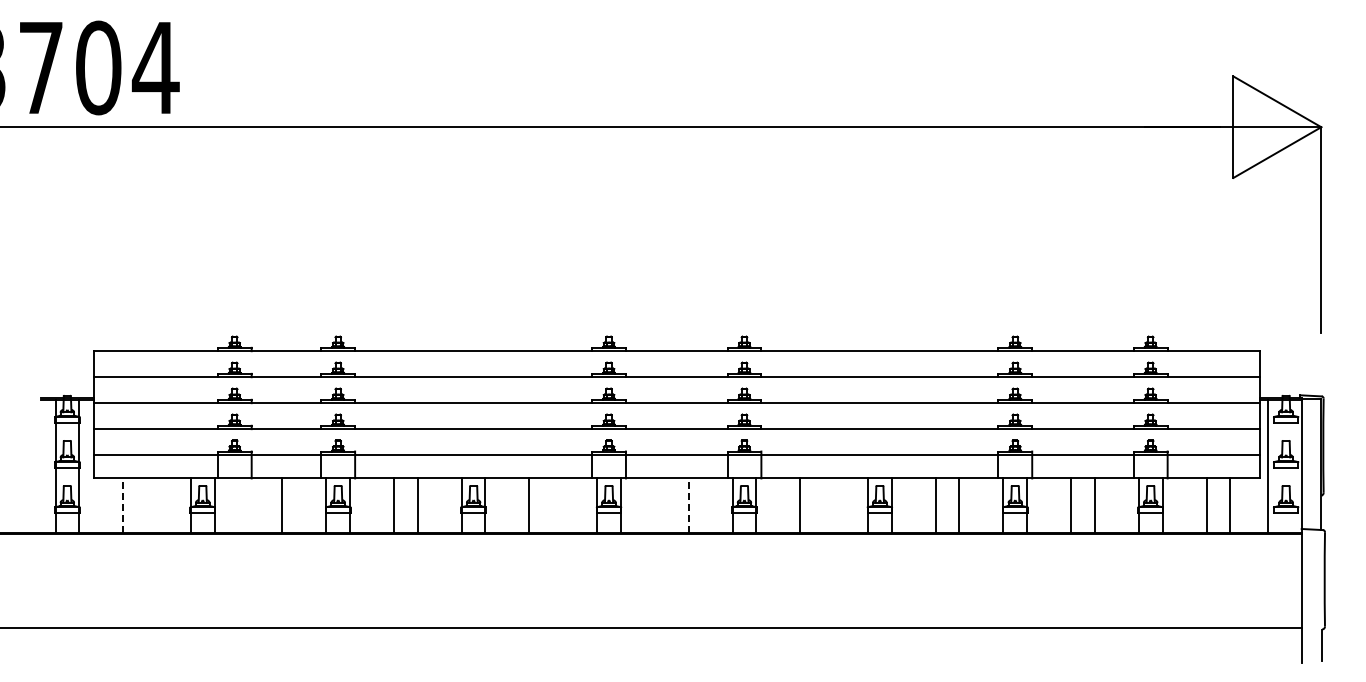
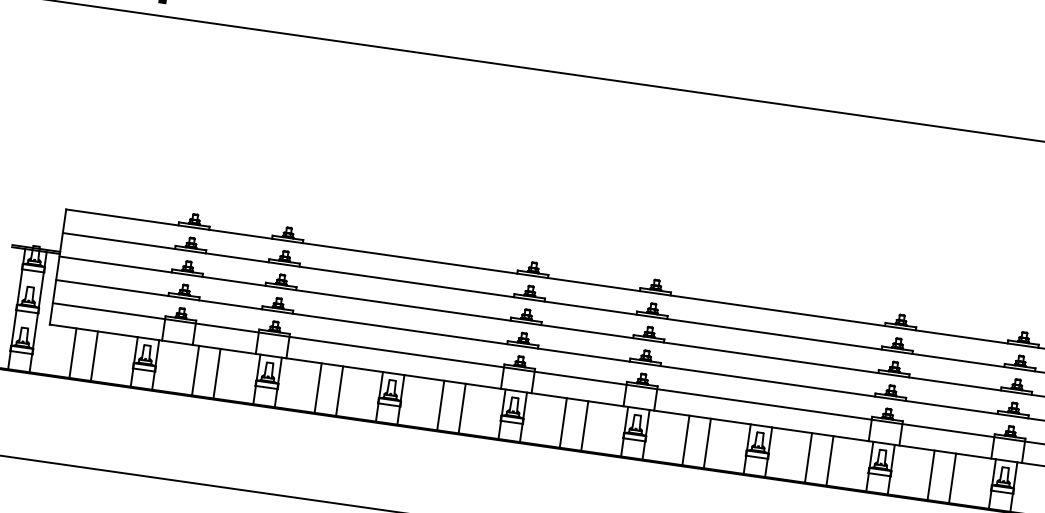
line: (123, 505) -> (73, 352), dashed -> solid
line: (146, 505) -> (94, 355), added
line: (258, 505) -> (195, 370), added
line: (553, 505) -> (462, 408), added
line: (664, 505) -> (563, 422), added
line: (688, 505) -> (584, 425), dashed -> solid
line: (824, 505) -> (707, 443), added

